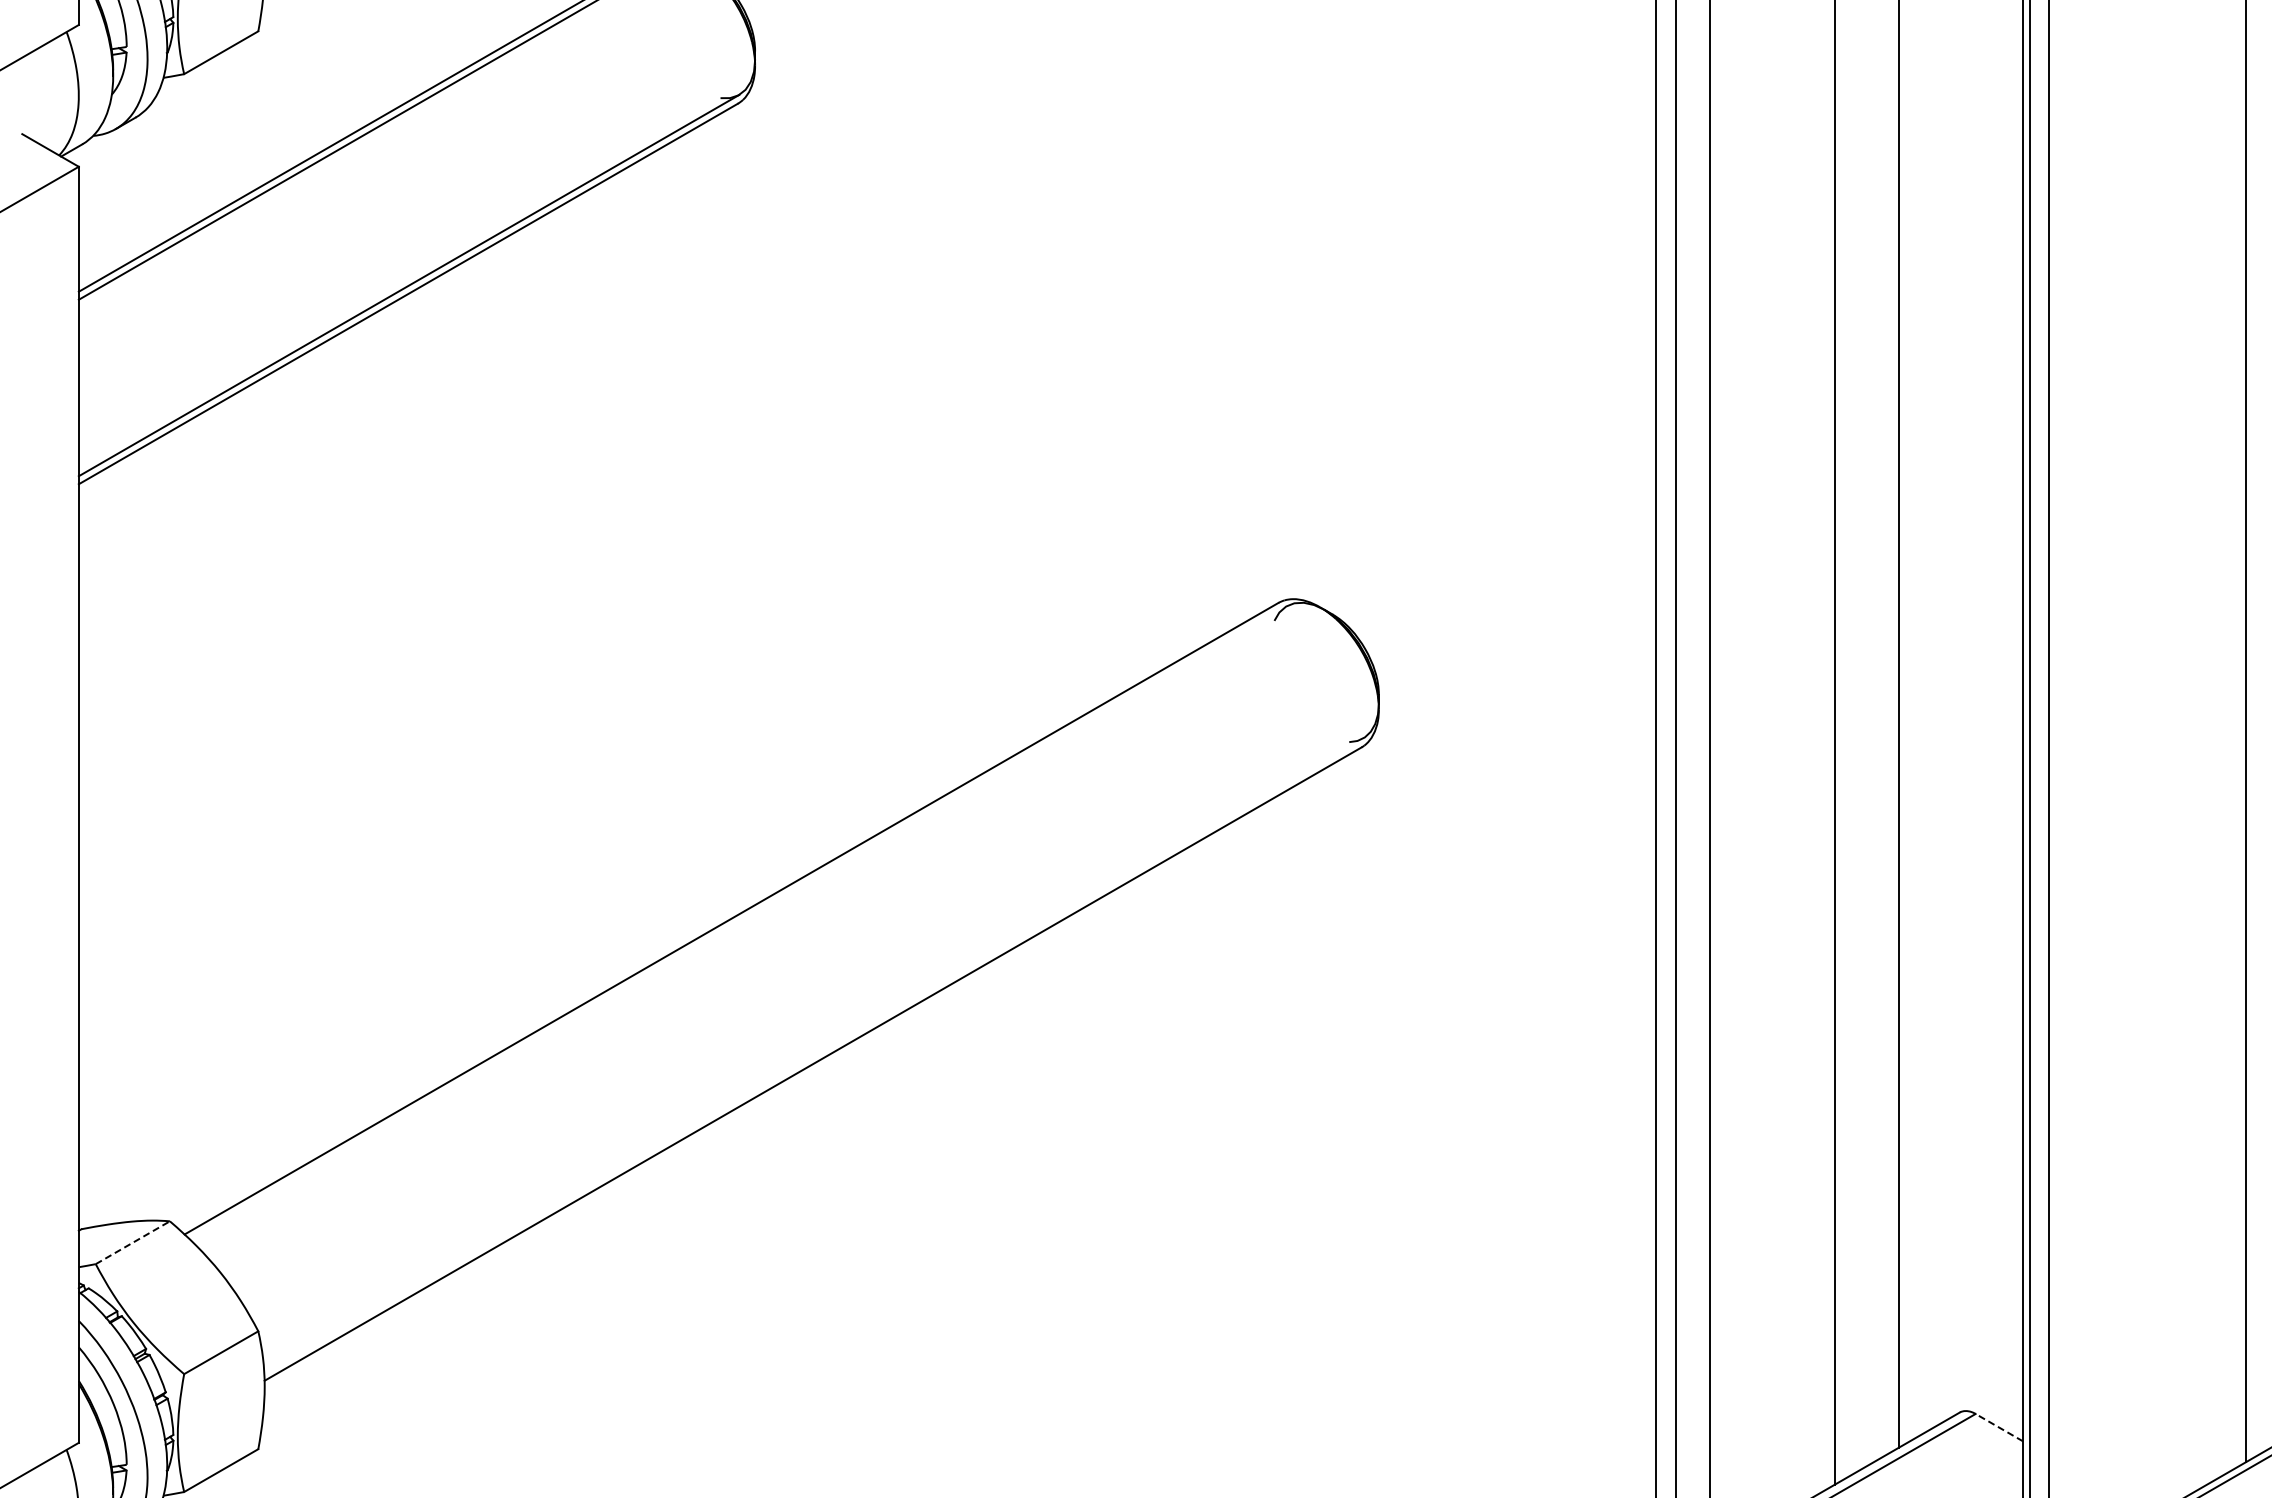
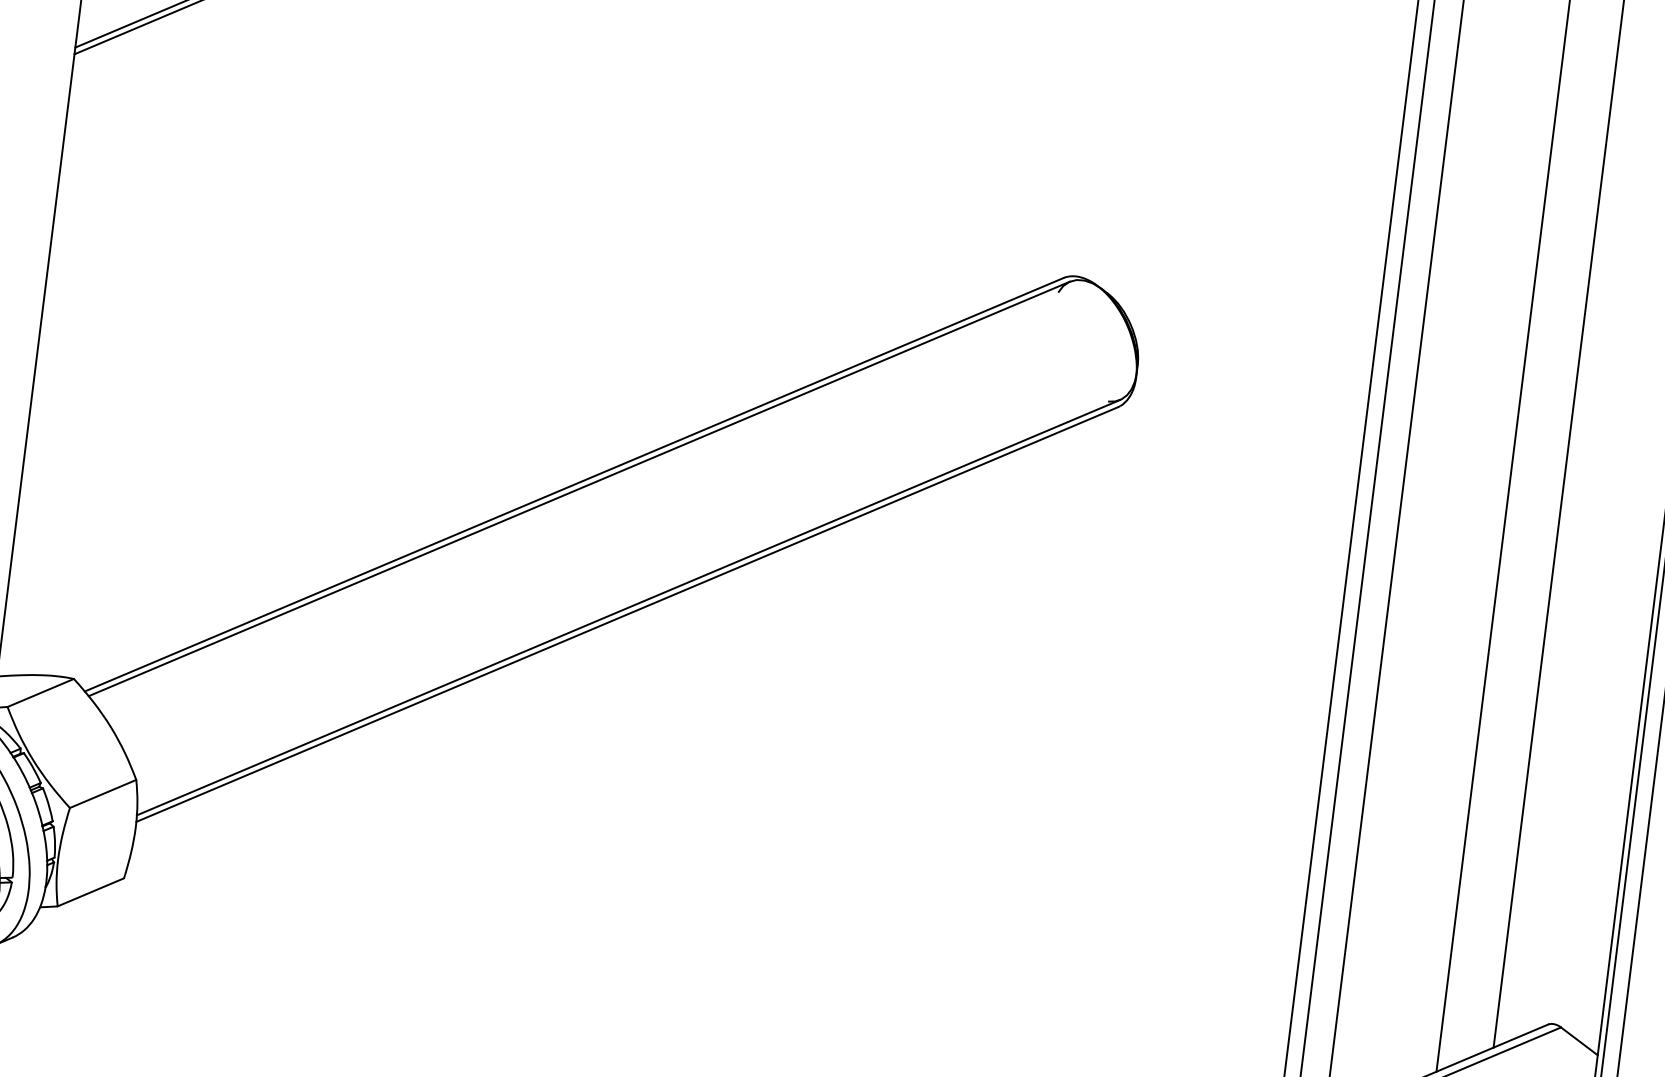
line: (737, 922) -> (578, 488), added
line: (813, 1055) -> (628, 607), added
line: (132, 1242) -> (40, 692), dashed -> solid
line: (1998, 1427) -> (1578, 1041), dashed -> solid

